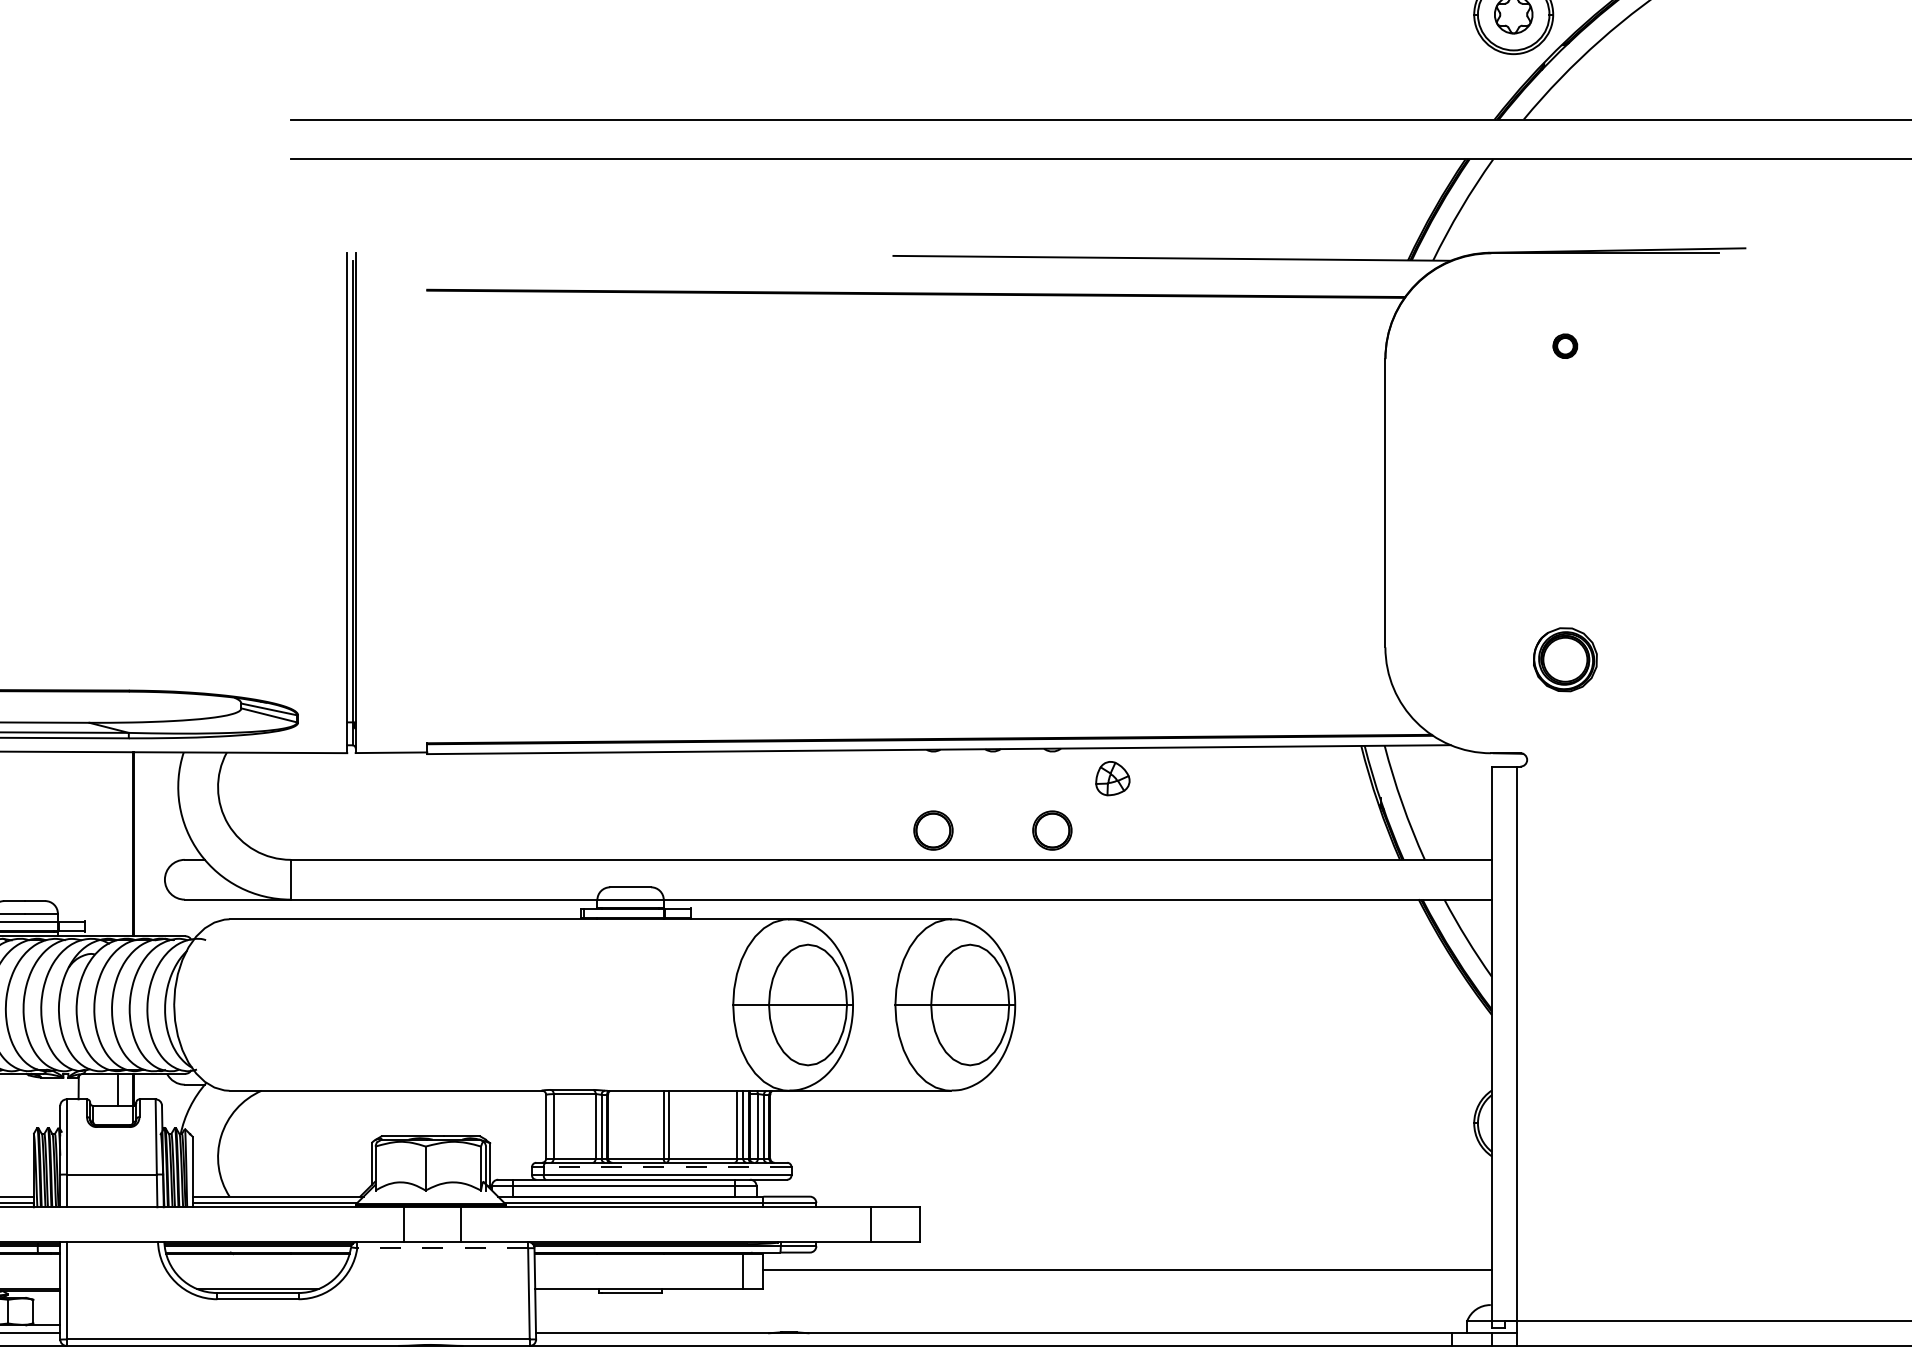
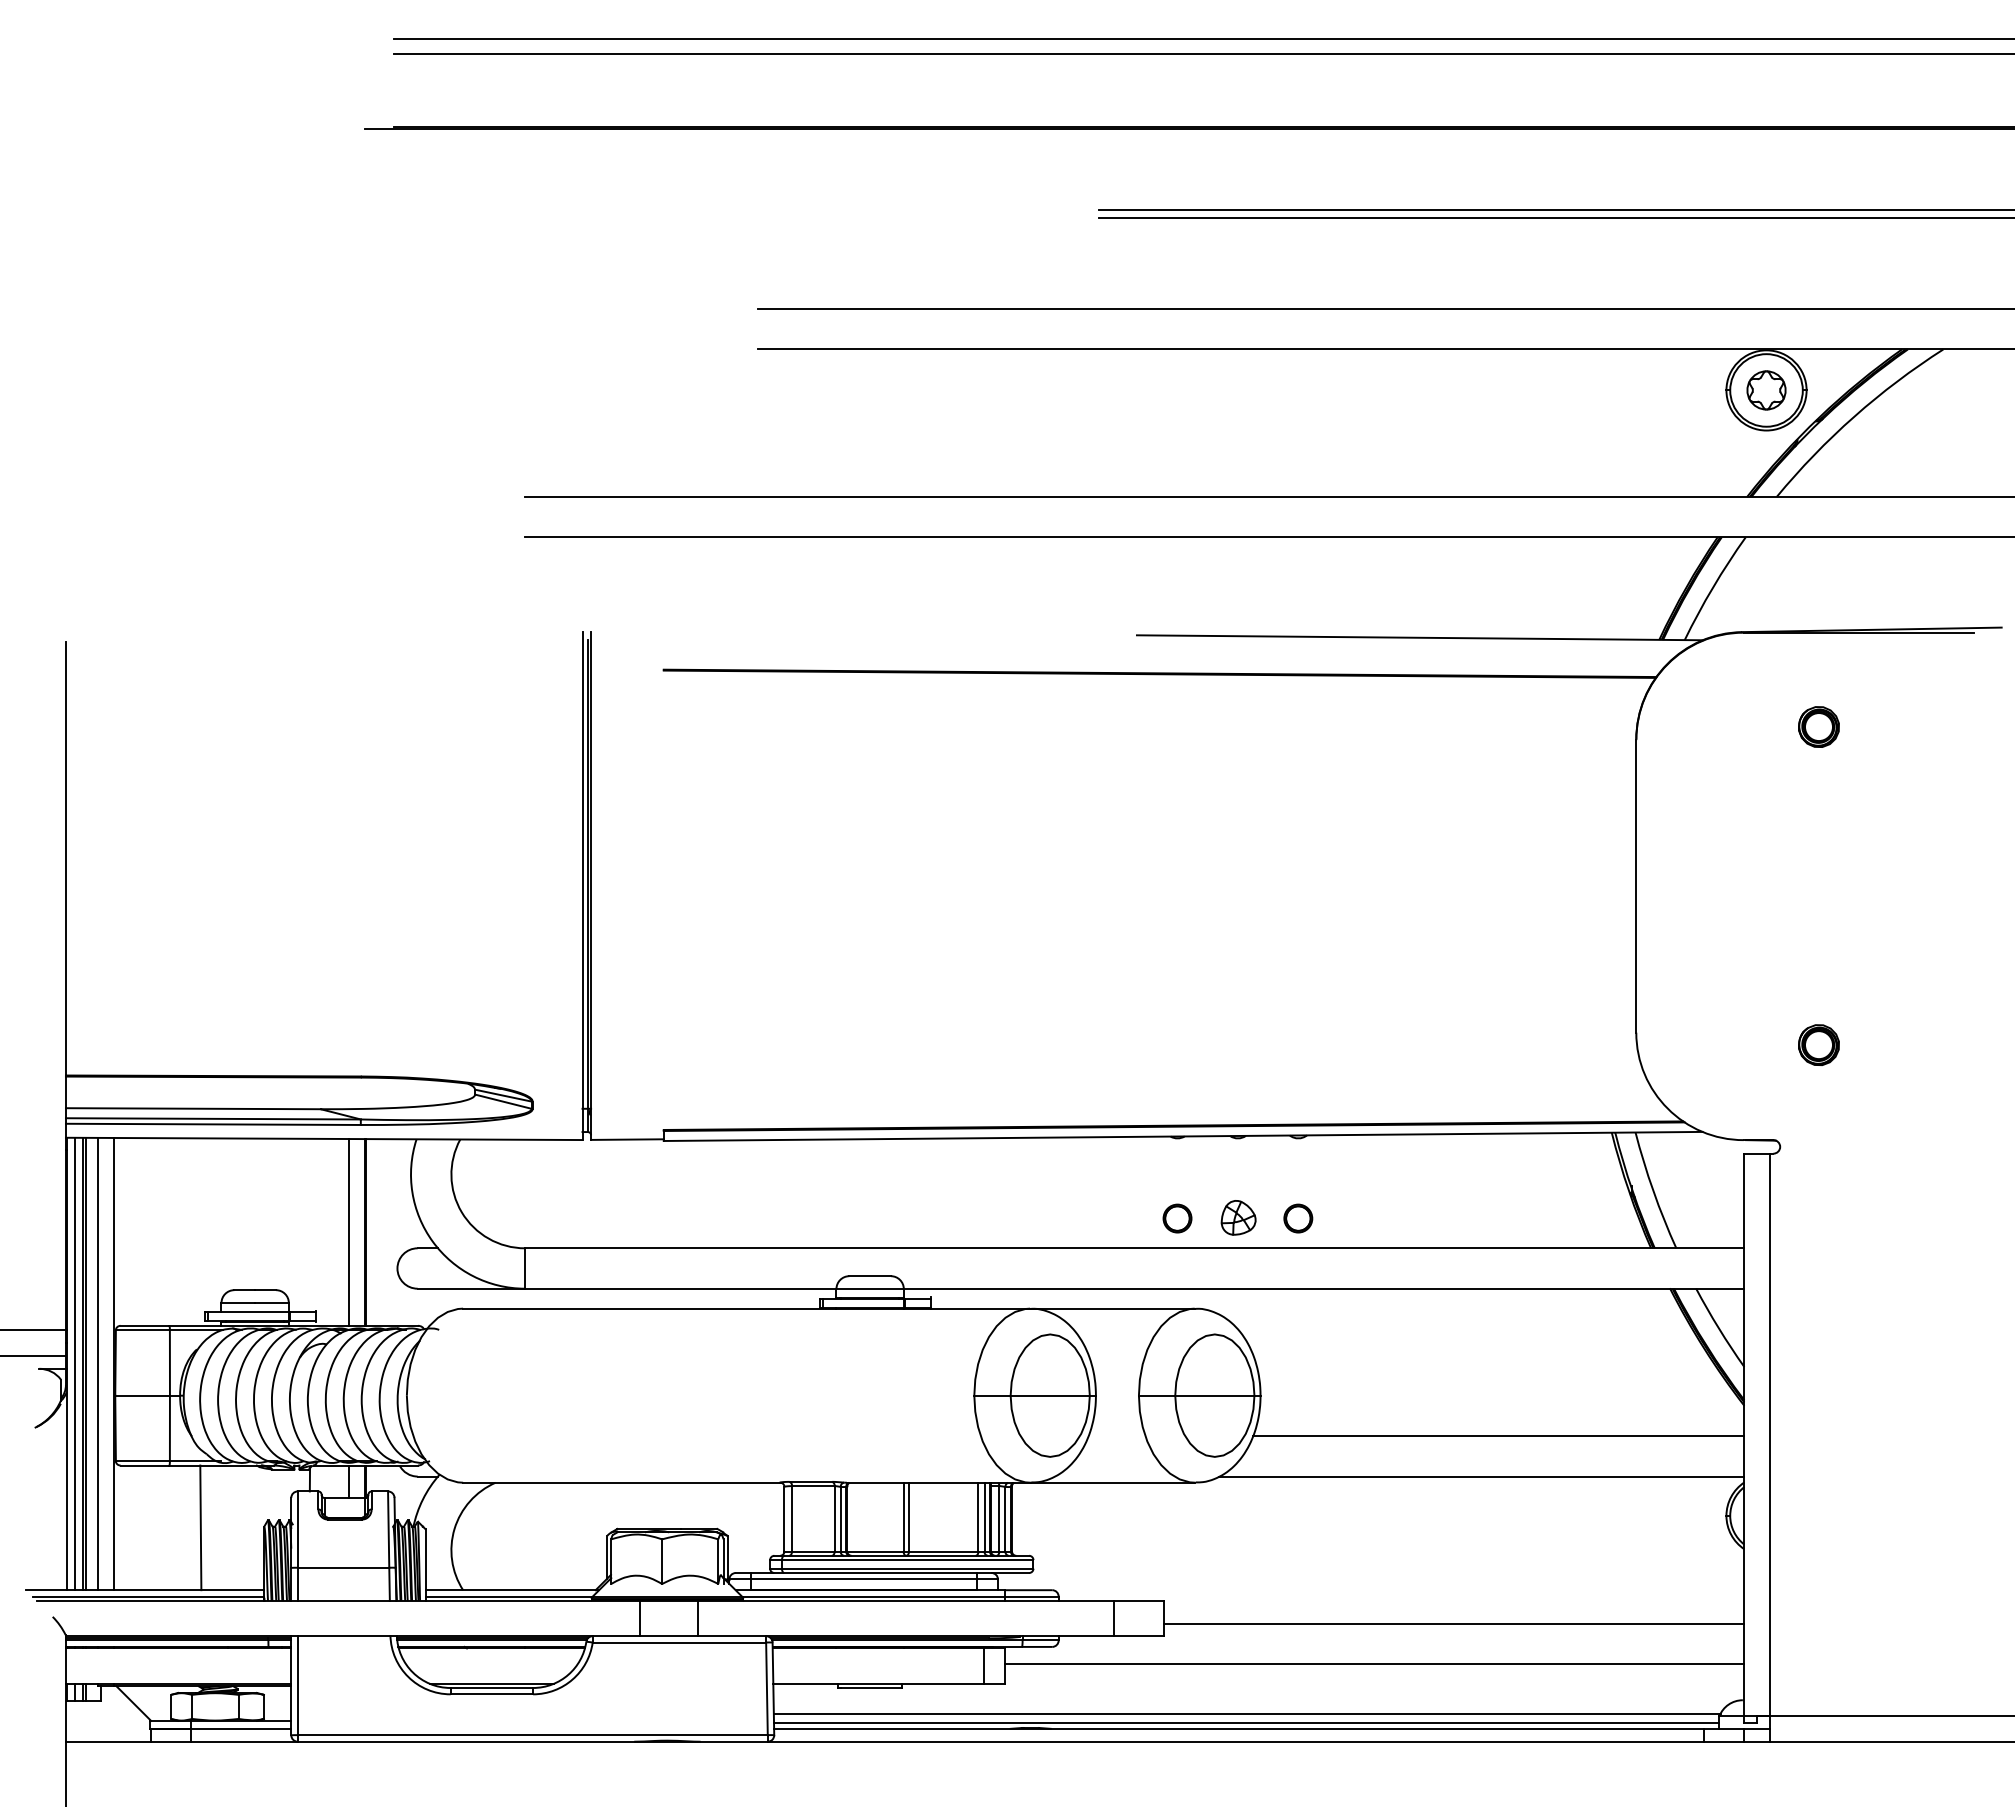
part: (1564, 345) -> (1818, 726), size x1.67
part: (1564, 659) -> (1818, 1044), size x0.62
part: (1112, 778) -> (1238, 1217), moved
part: (933, 830) -> (1177, 1218), size x0.71
part: (1052, 830) -> (1298, 1218), size x0.71
line: (117, 844) -> (349, 1232), added
line: (1249, 1045) -> (1498, 1436), added
line: (1232, 1084) -> (1481, 1476), added
line: (667, 1167) -> (907, 1560), dashed -> solid
line: (1206, 1230) -> (1454, 1624), added
line: (442, 1248) -> (679, 1642), dashed -> solid
line: (1001, 1318) -> (1246, 1713), added
line: (1001, 1327) -> (1246, 1722), added

